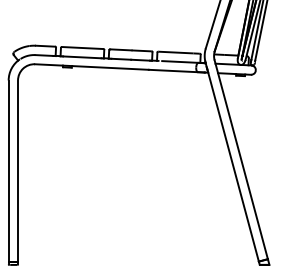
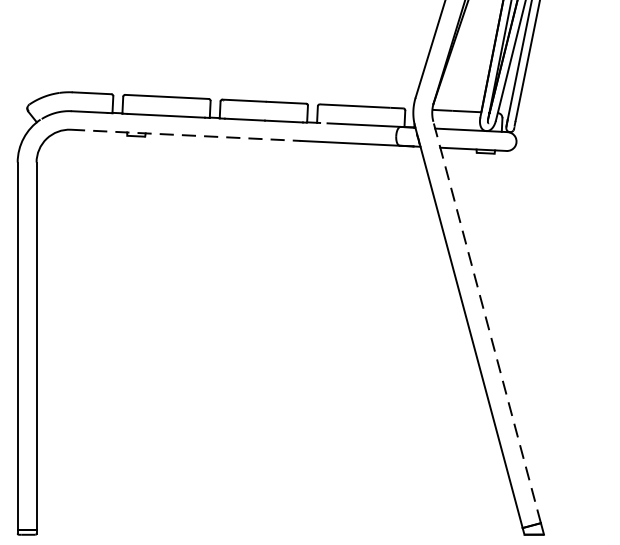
line: (91, 67) -> (184, 136), solid -> dashed
line: (241, 159) -> (487, 321), solid -> dashed

